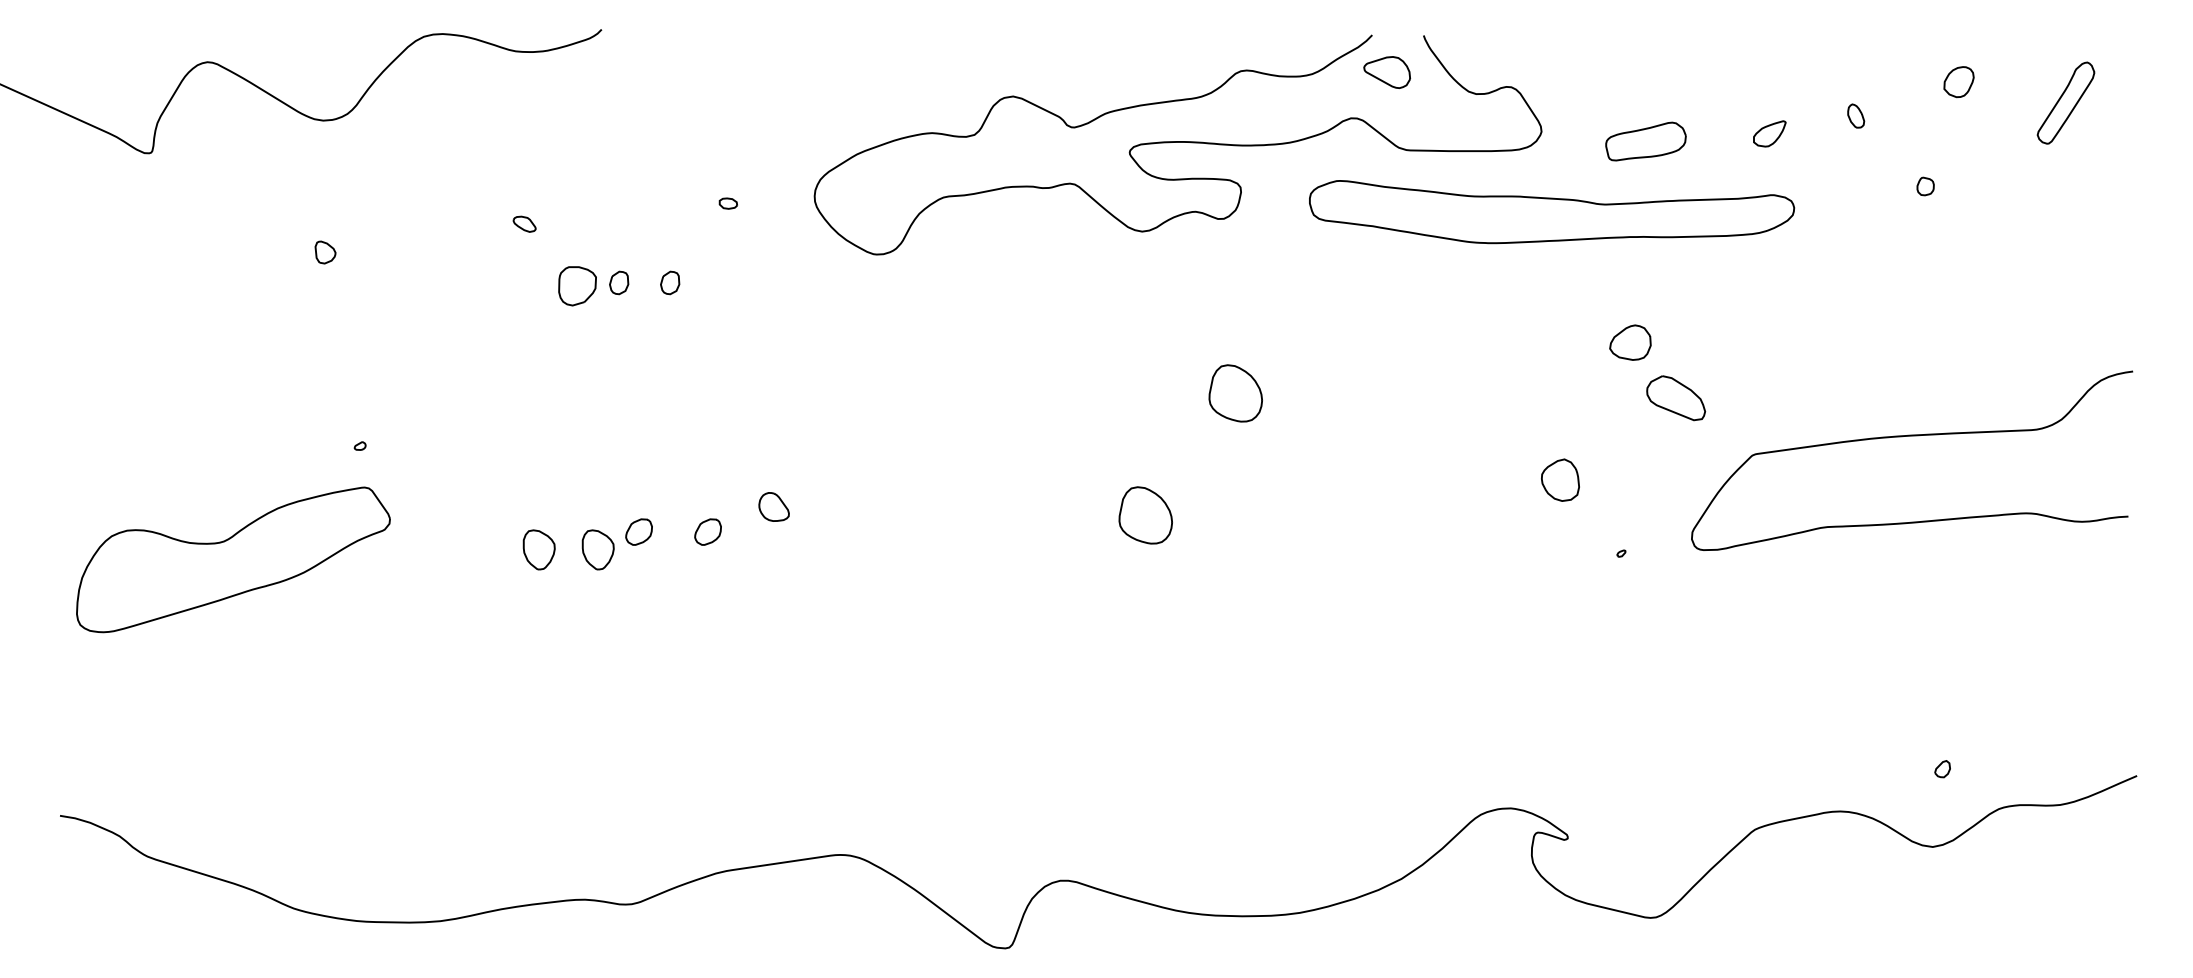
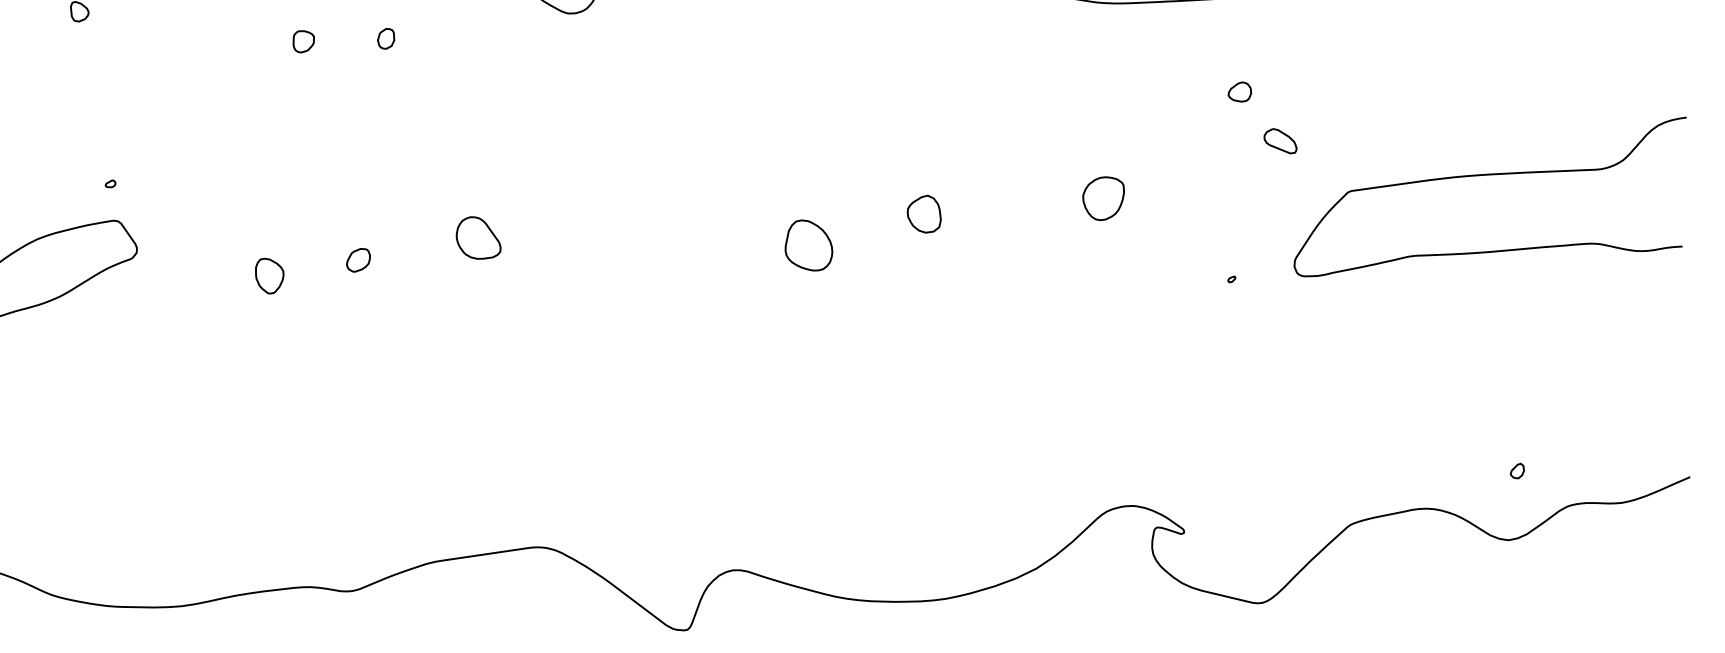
part: (619, 282) -> (341, 38), removed
part: (577, 286) -> (303, 41), size x0.62
part: (1630, 342) -> (1239, 91), size x0.62
part: (1235, 393) -> (888, 137), removed
part: (1676, 397) -> (1280, 140), size x0.62
part: (1477, 462) -> (1103, 198), added
part: (1560, 479) -> (924, 213), moved
part: (773, 506) -> (478, 237), size x1.67
part: (707, 531) -> (419, 259), removed
part: (597, 549) -> (321, 275), removed

